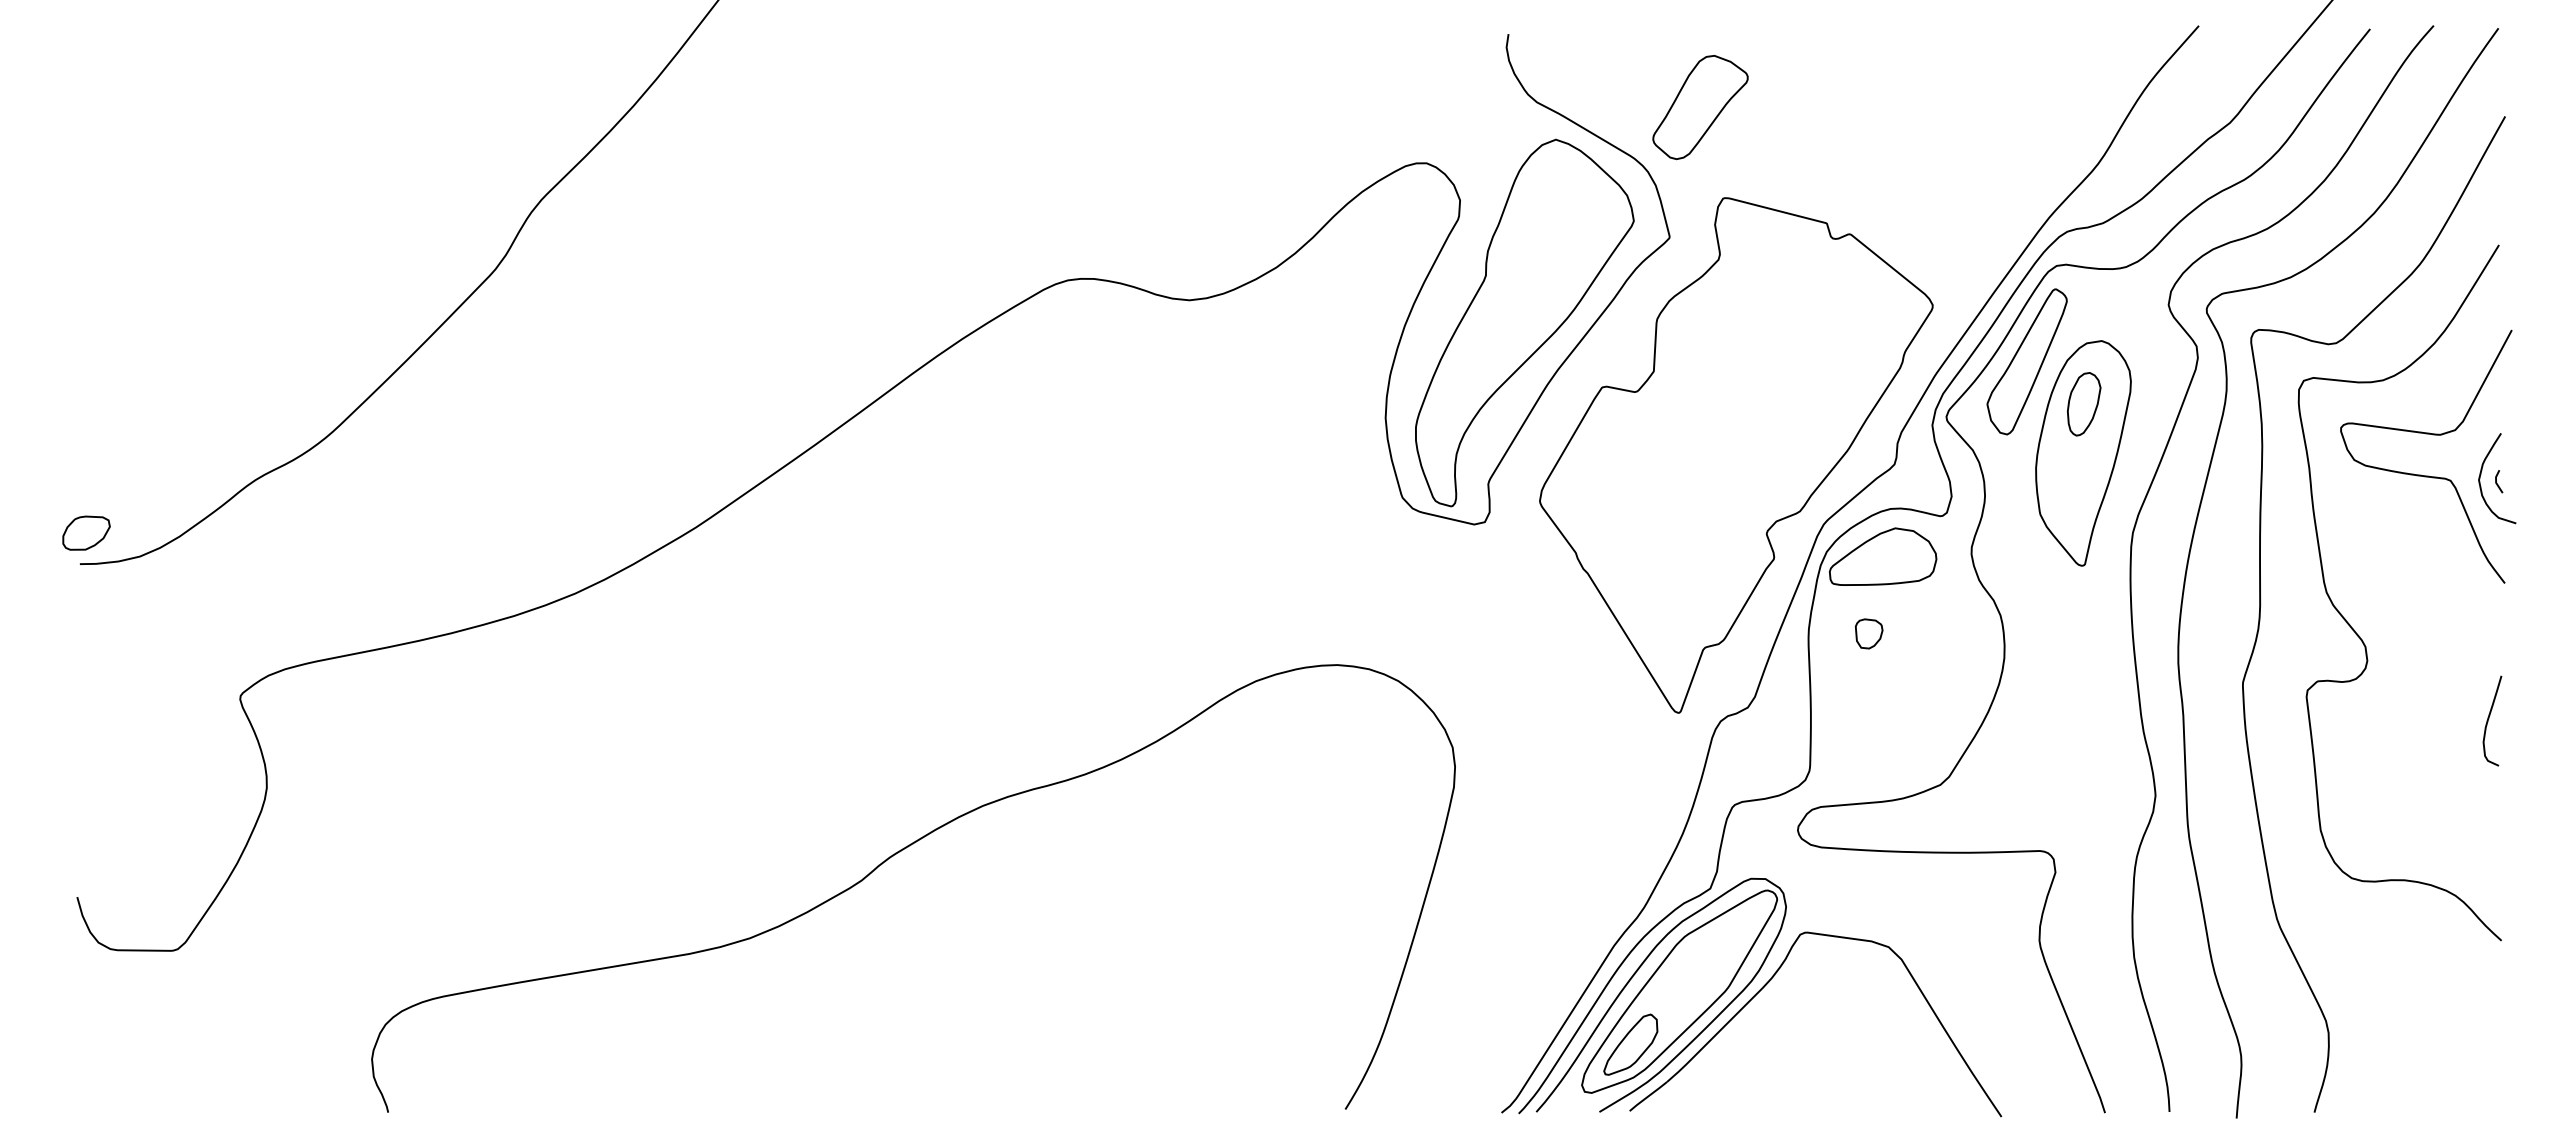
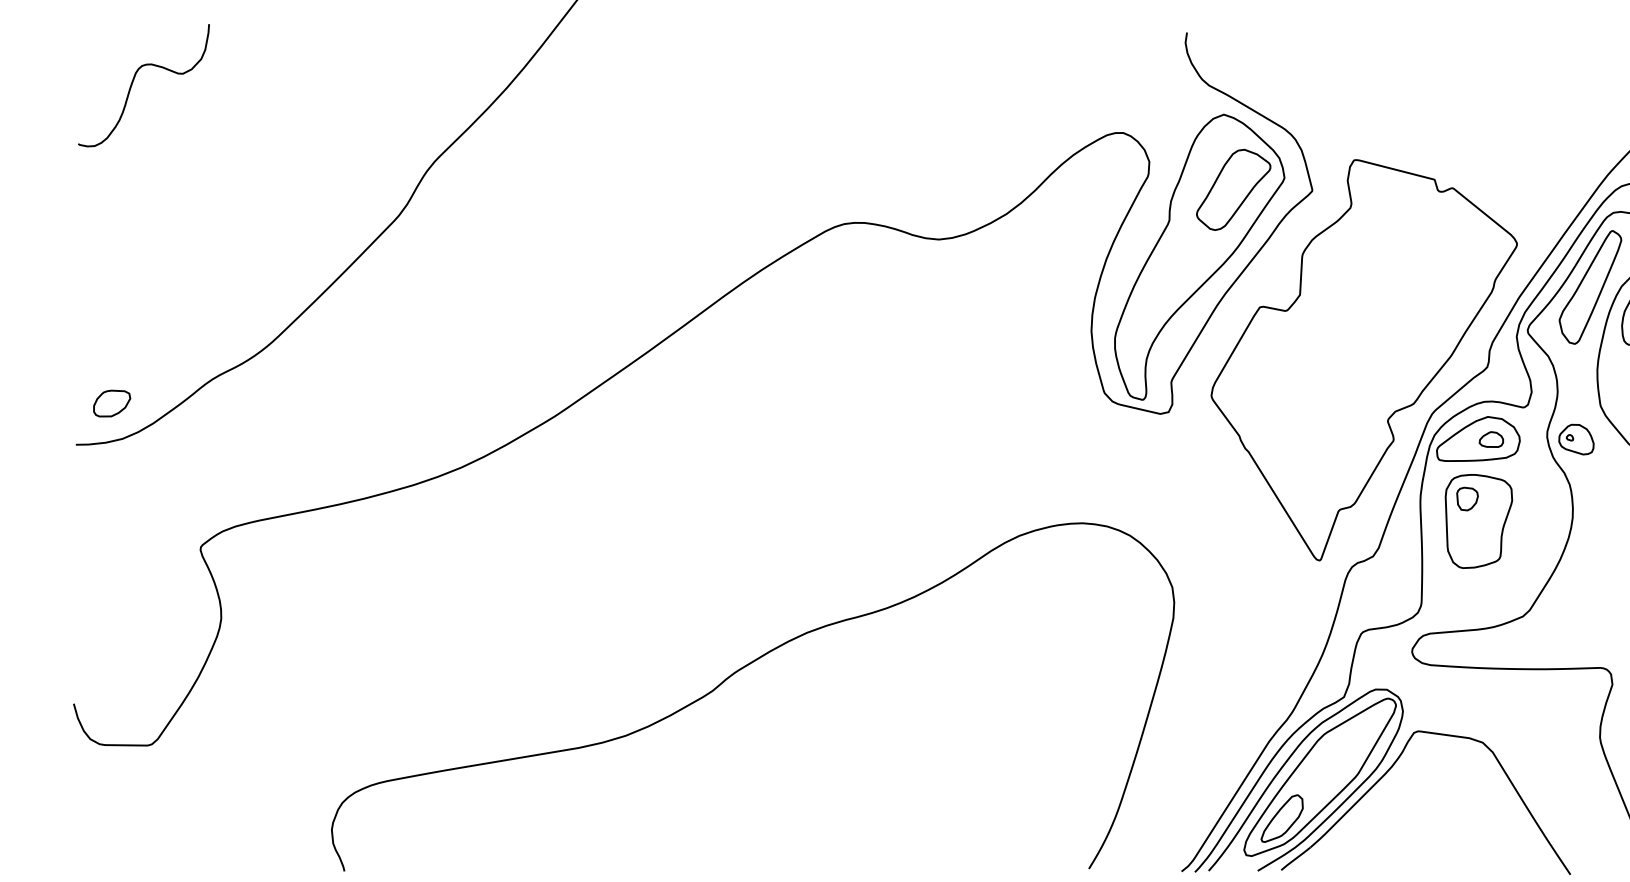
curve: (154, 96) -> (133, 81), added
part: (1700, 107) -> (1233, 189), moved
part: (86, 532) -> (112, 403), moved
part: (1899, 556) -> (1491, 438), added
part: (2009, 557) -> (1576, 439), added
part: (1883, 662) -> (1478, 521), added
curve: (893, 856) -> (737, 672), moved

